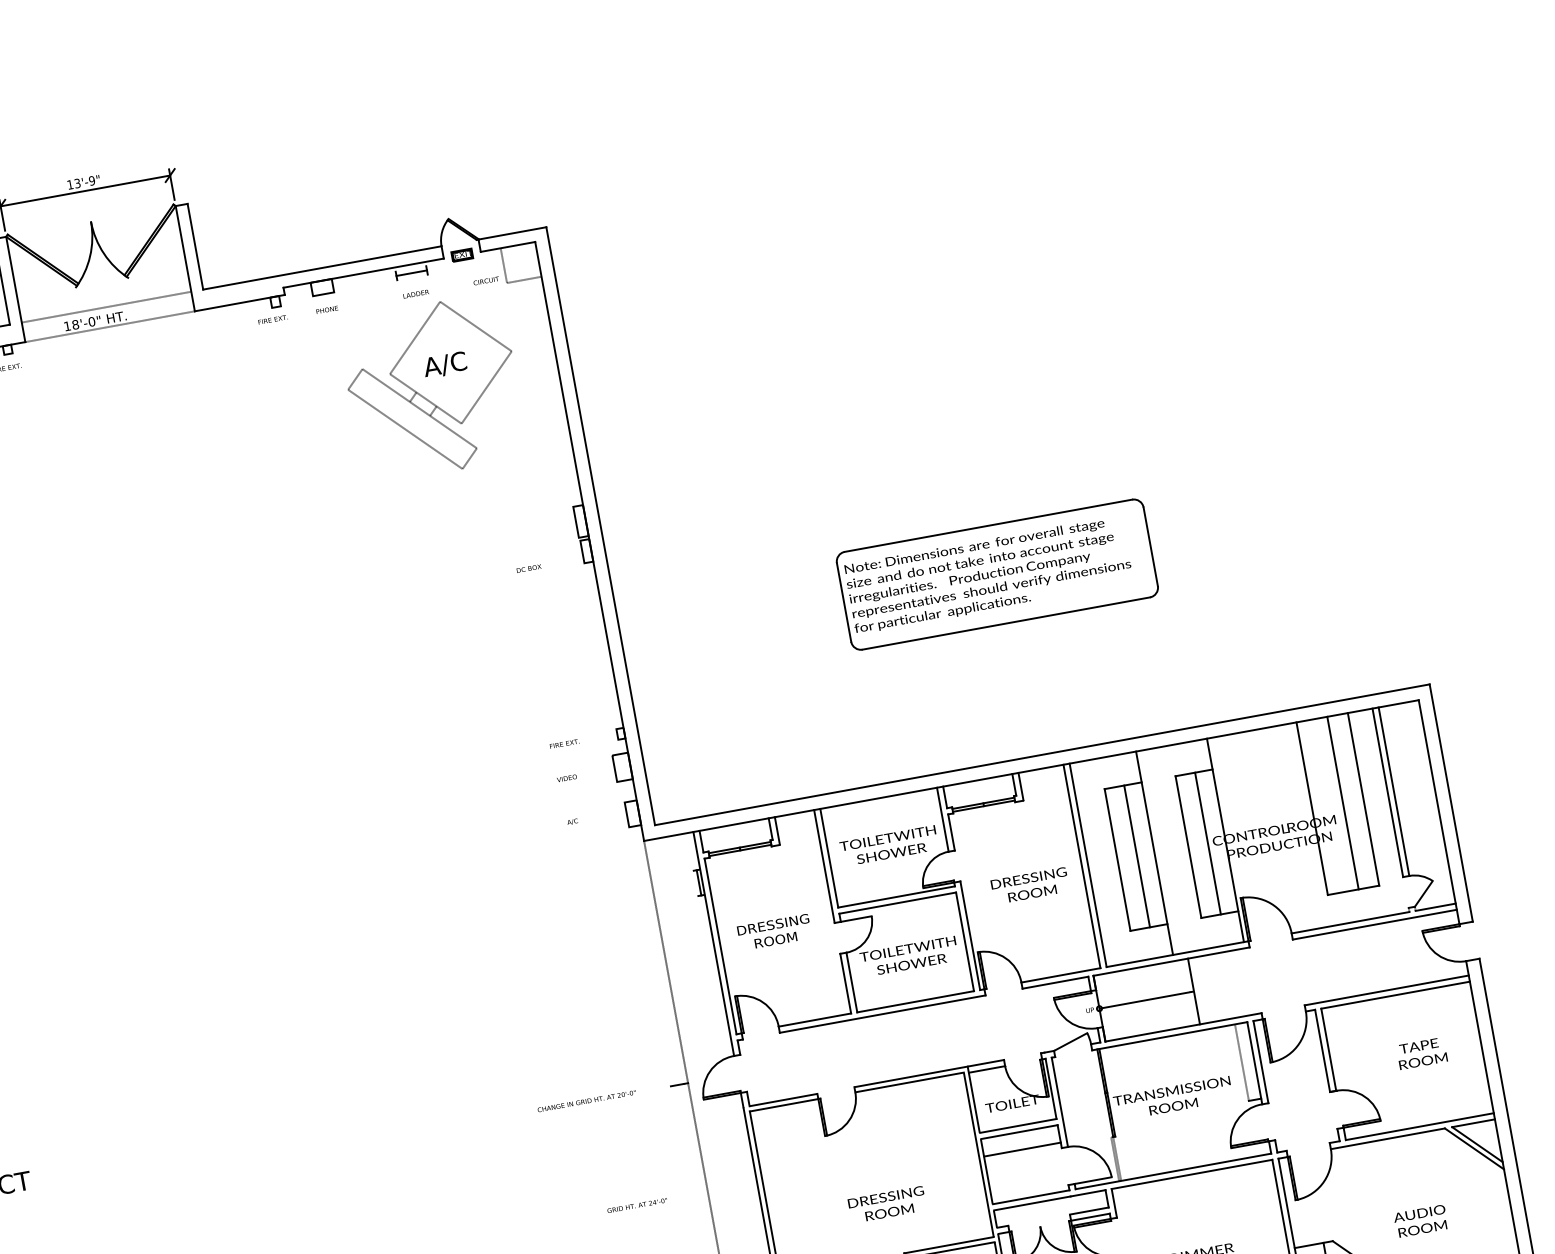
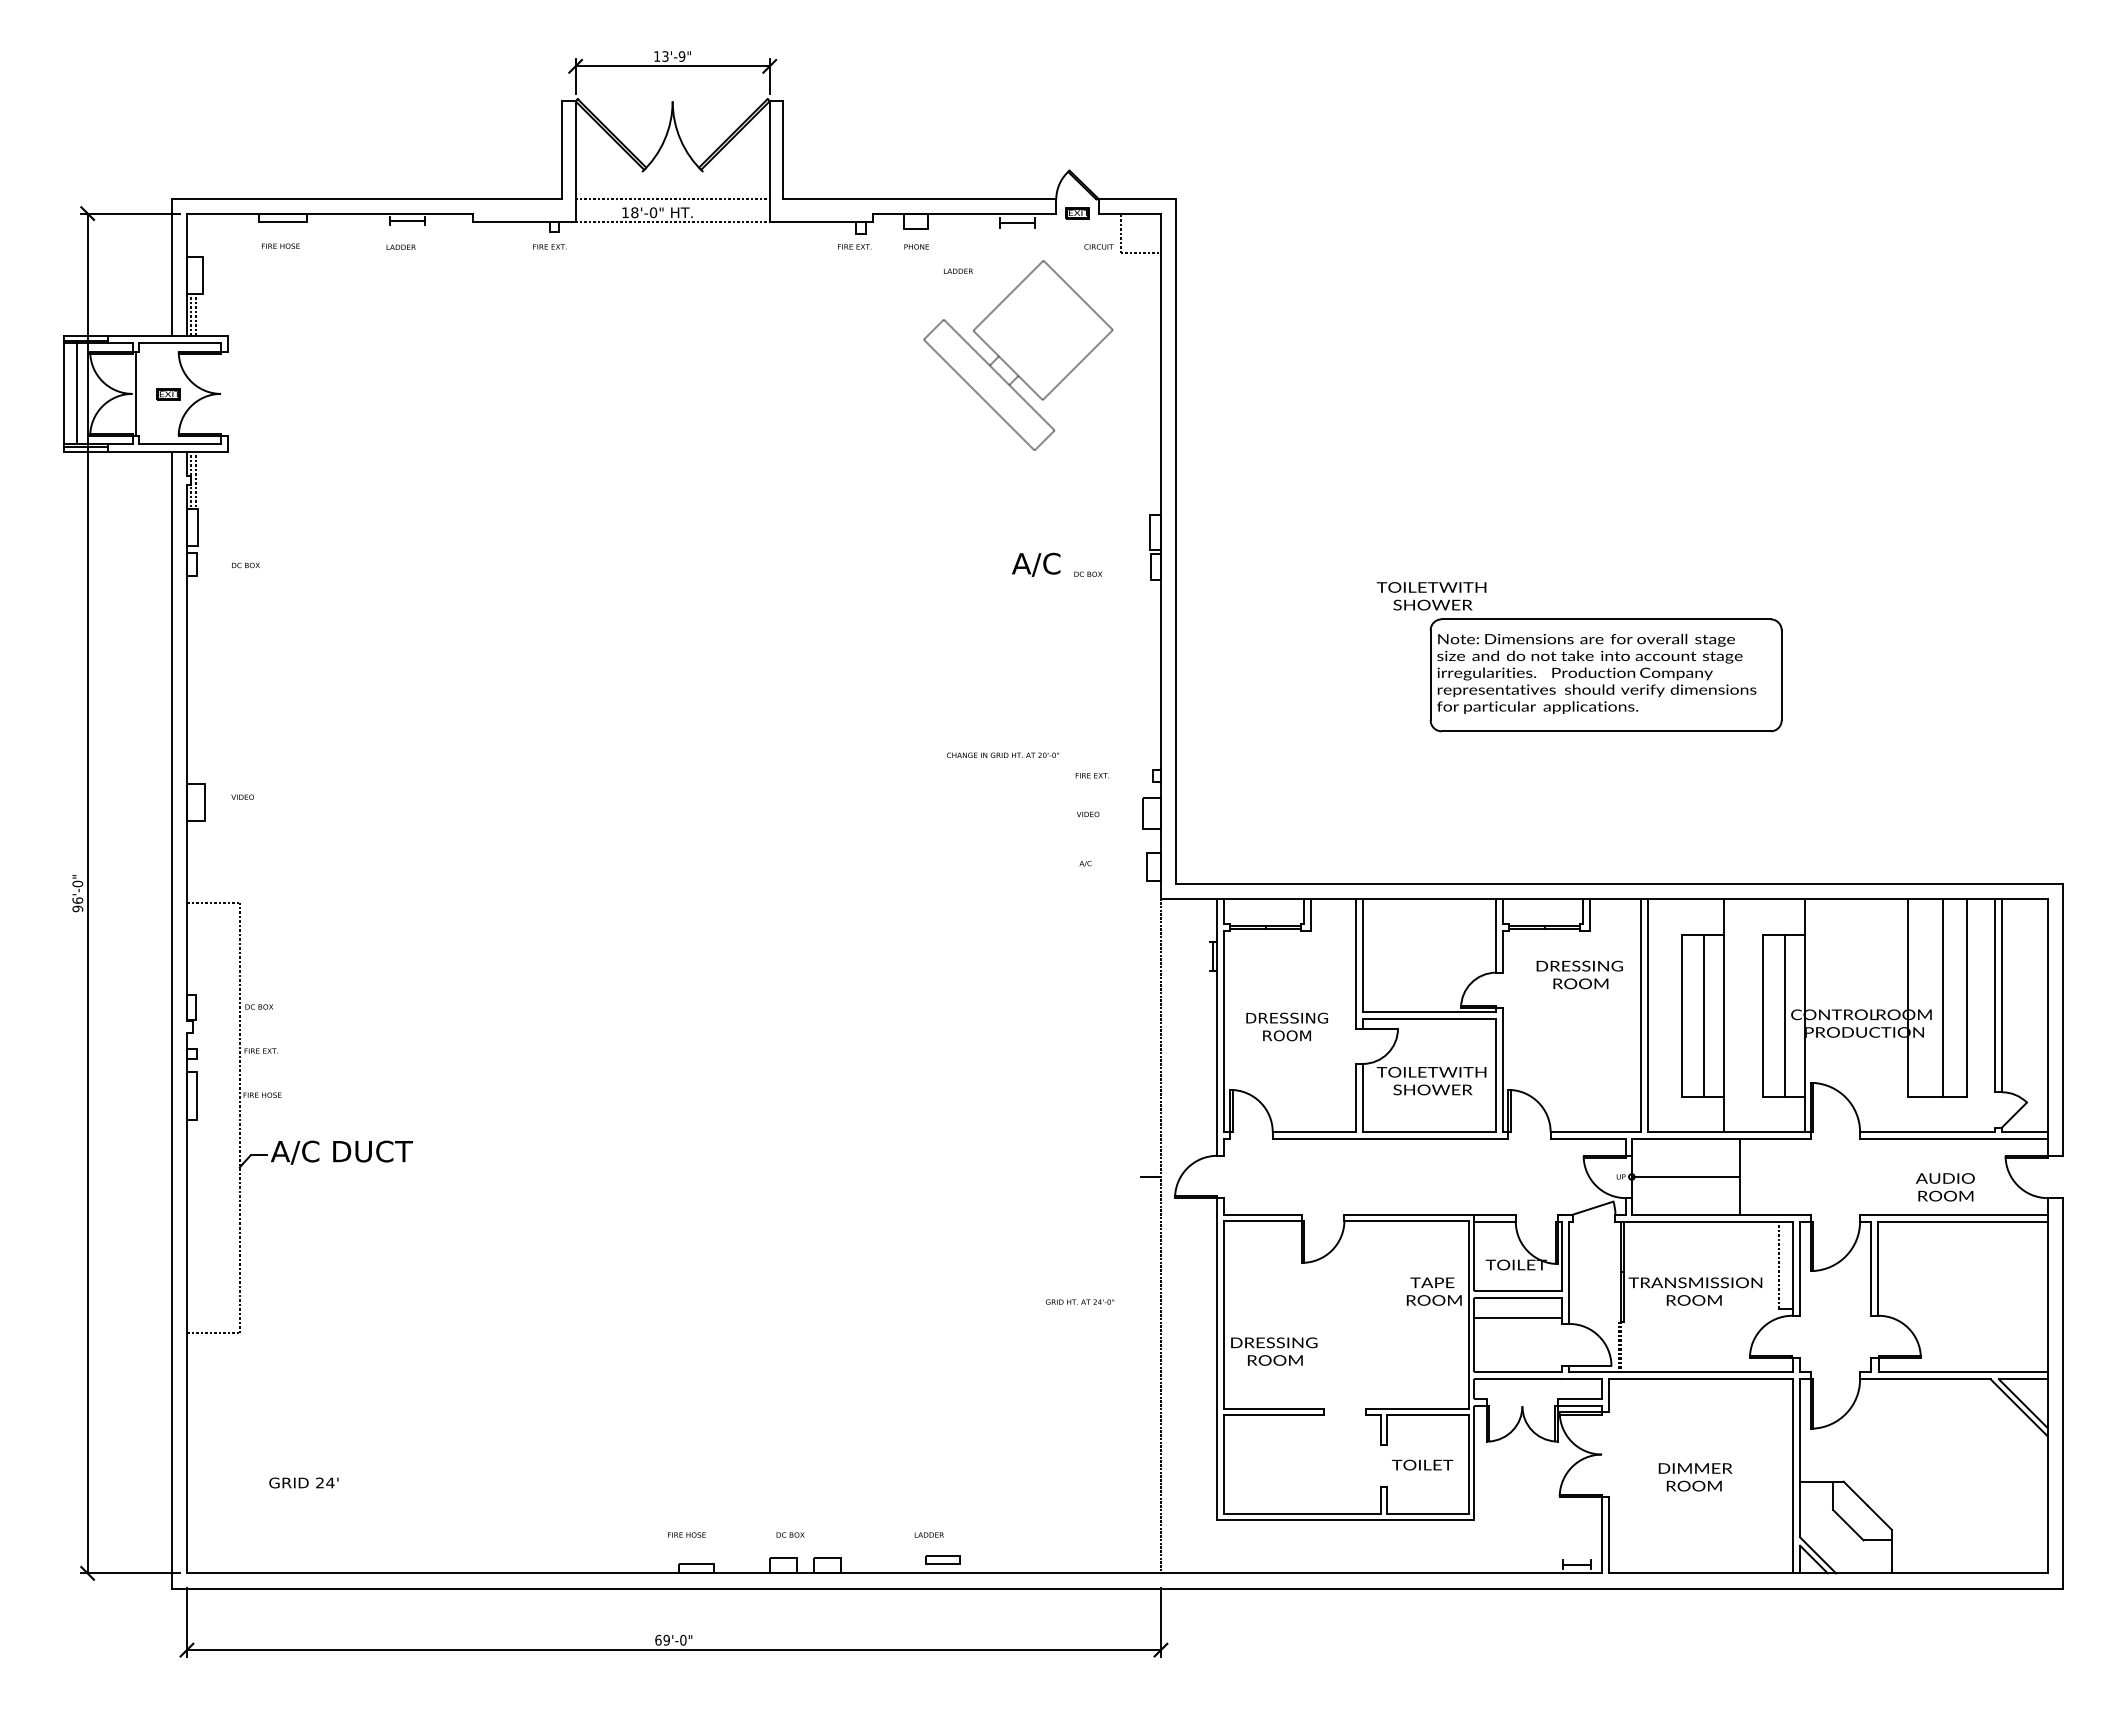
text: (416, 293) -> (958, 270), moved
text: (445, 364) -> (1036, 564), moved
text: (889, 846) -> (1431, 596), moved
text: (1029, 885) -> (1579, 974), moved
text: (1421, 1053) -> (1433, 1291), moved
text: (587, 1100) -> (1003, 754), moved
text: (887, 1204) -> (1274, 1351), moved
text: (1421, 1221) -> (1945, 1187), moved

